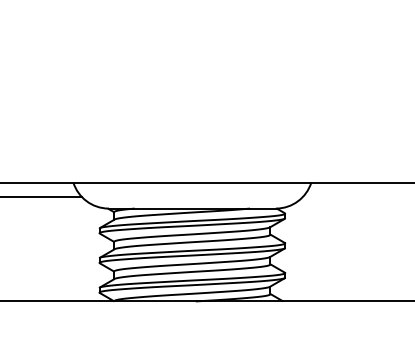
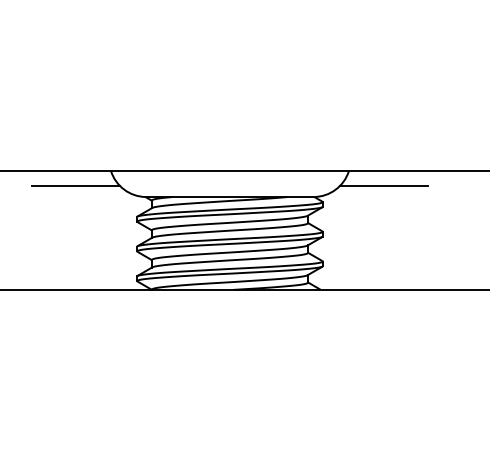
line: (346, 197) -> (384, 185), added

